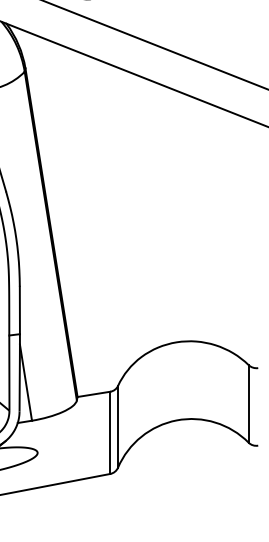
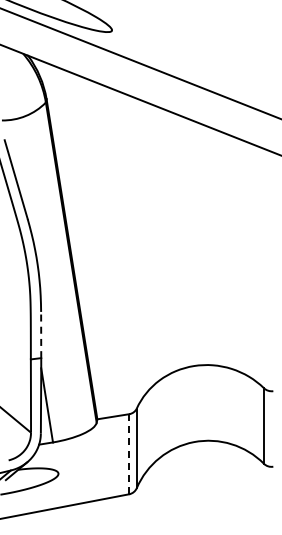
line: (20, 309) -> (41, 334), solid -> dashed
line: (110, 432) -> (129, 453), solid -> dashed

